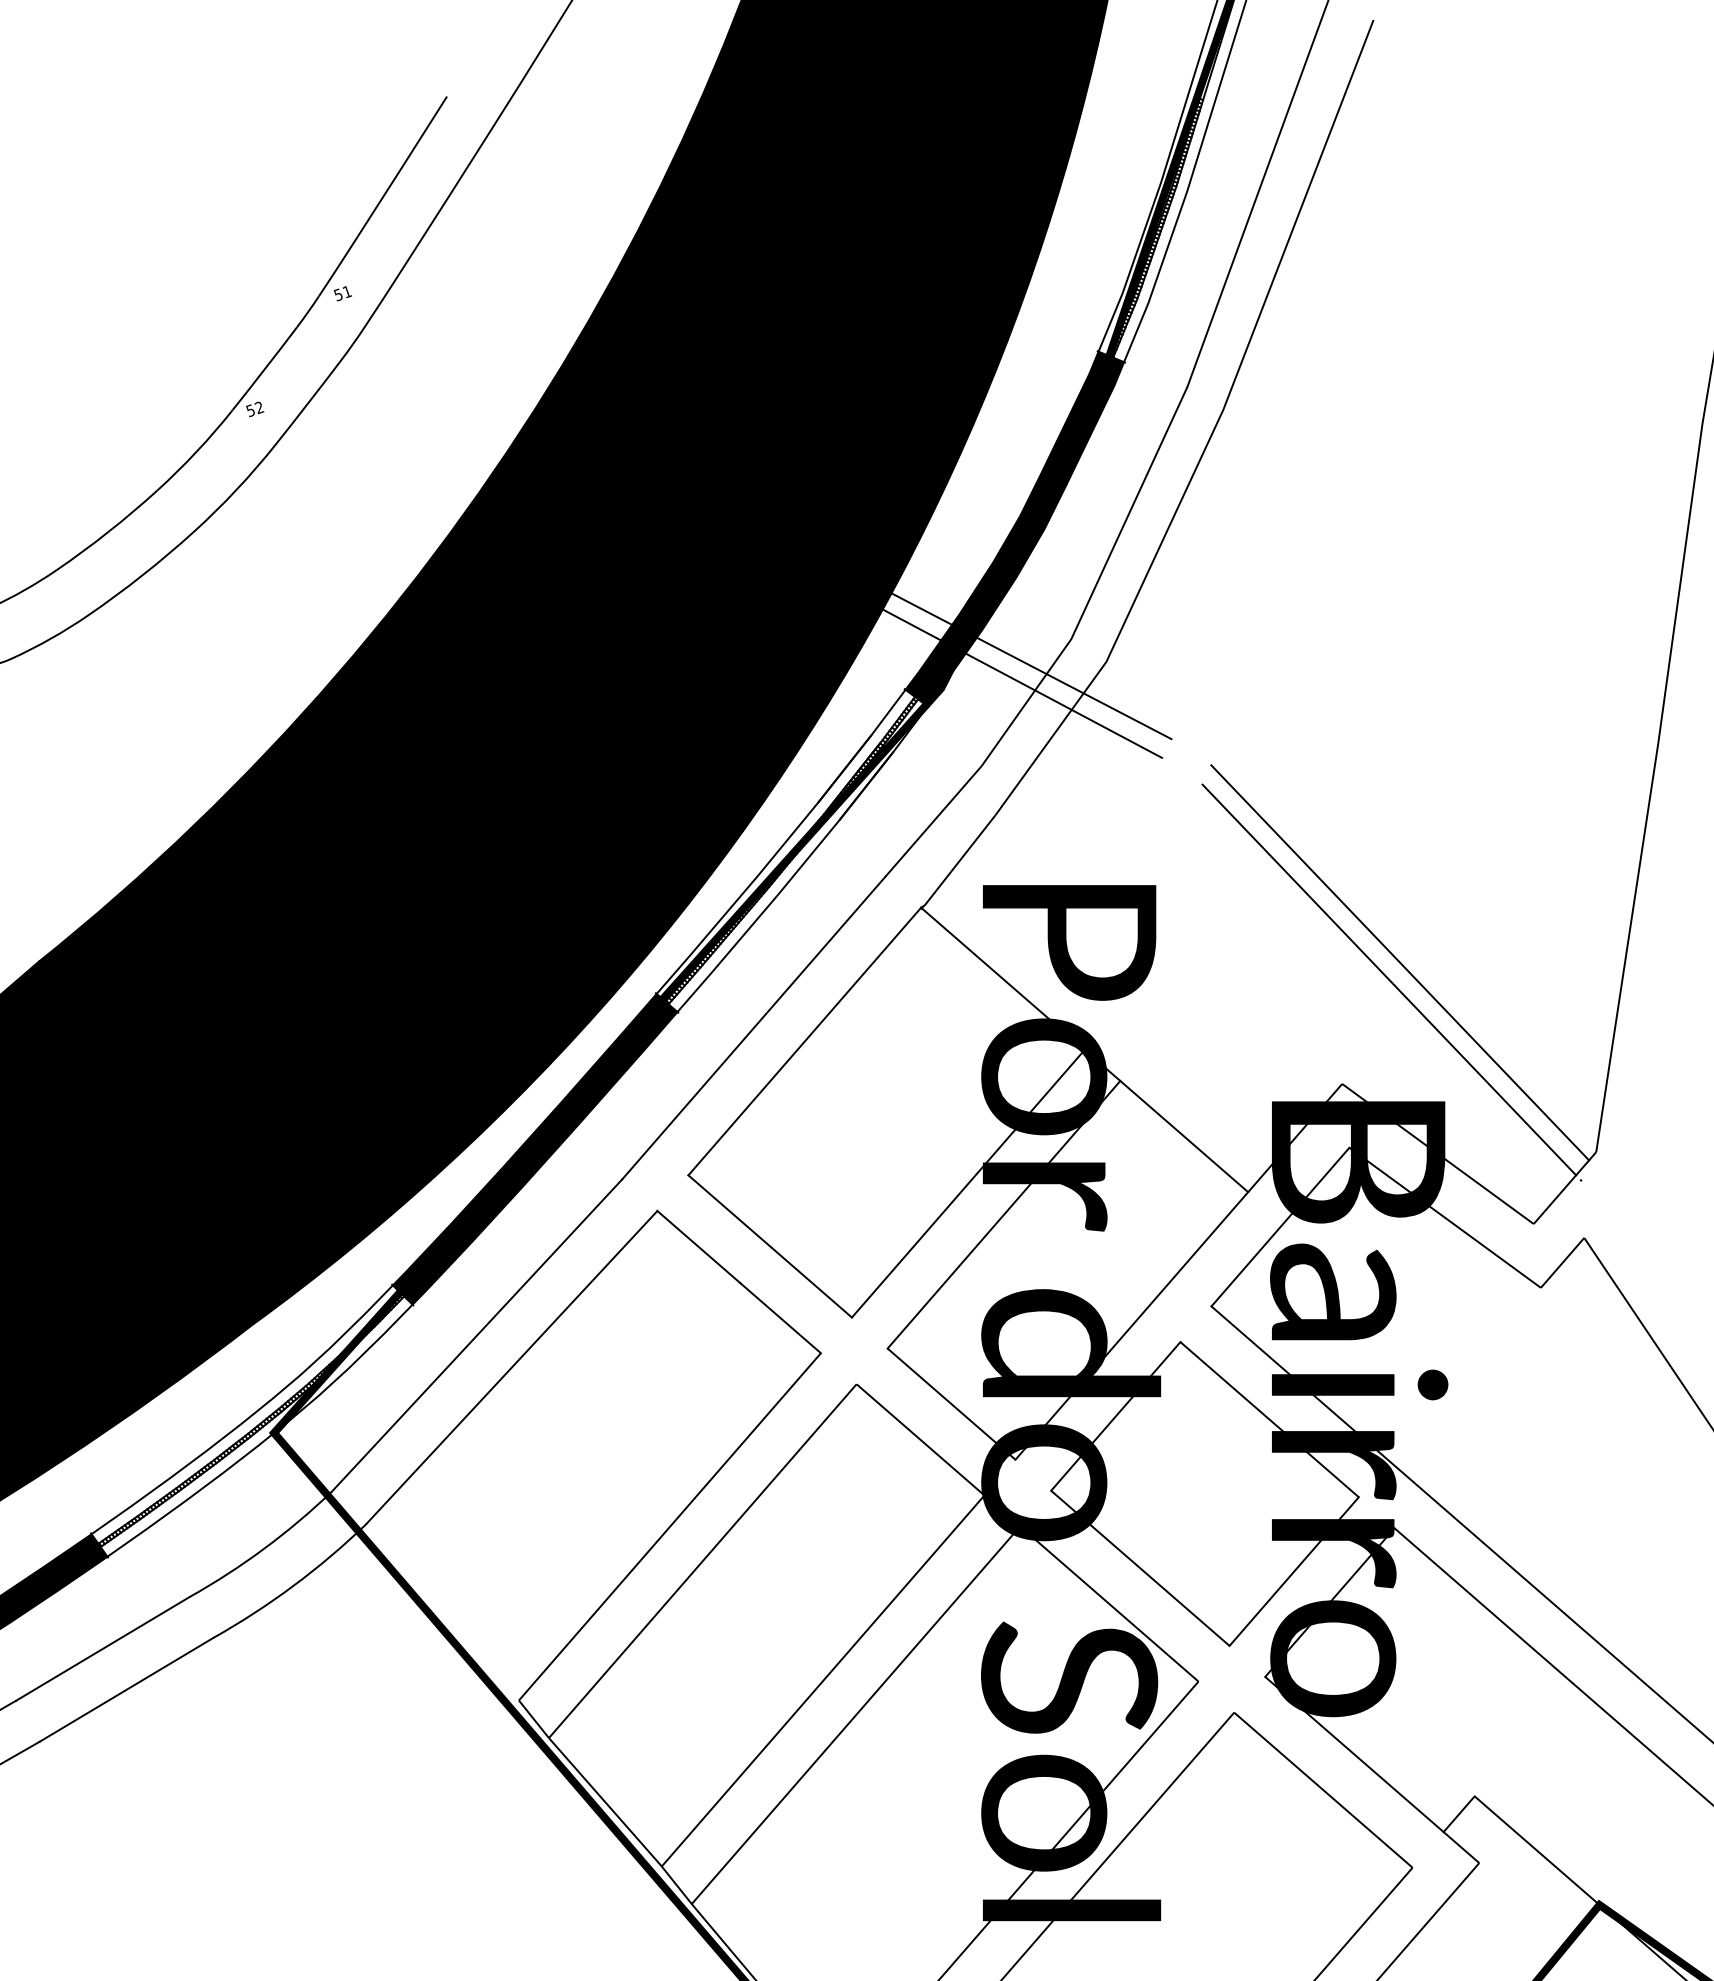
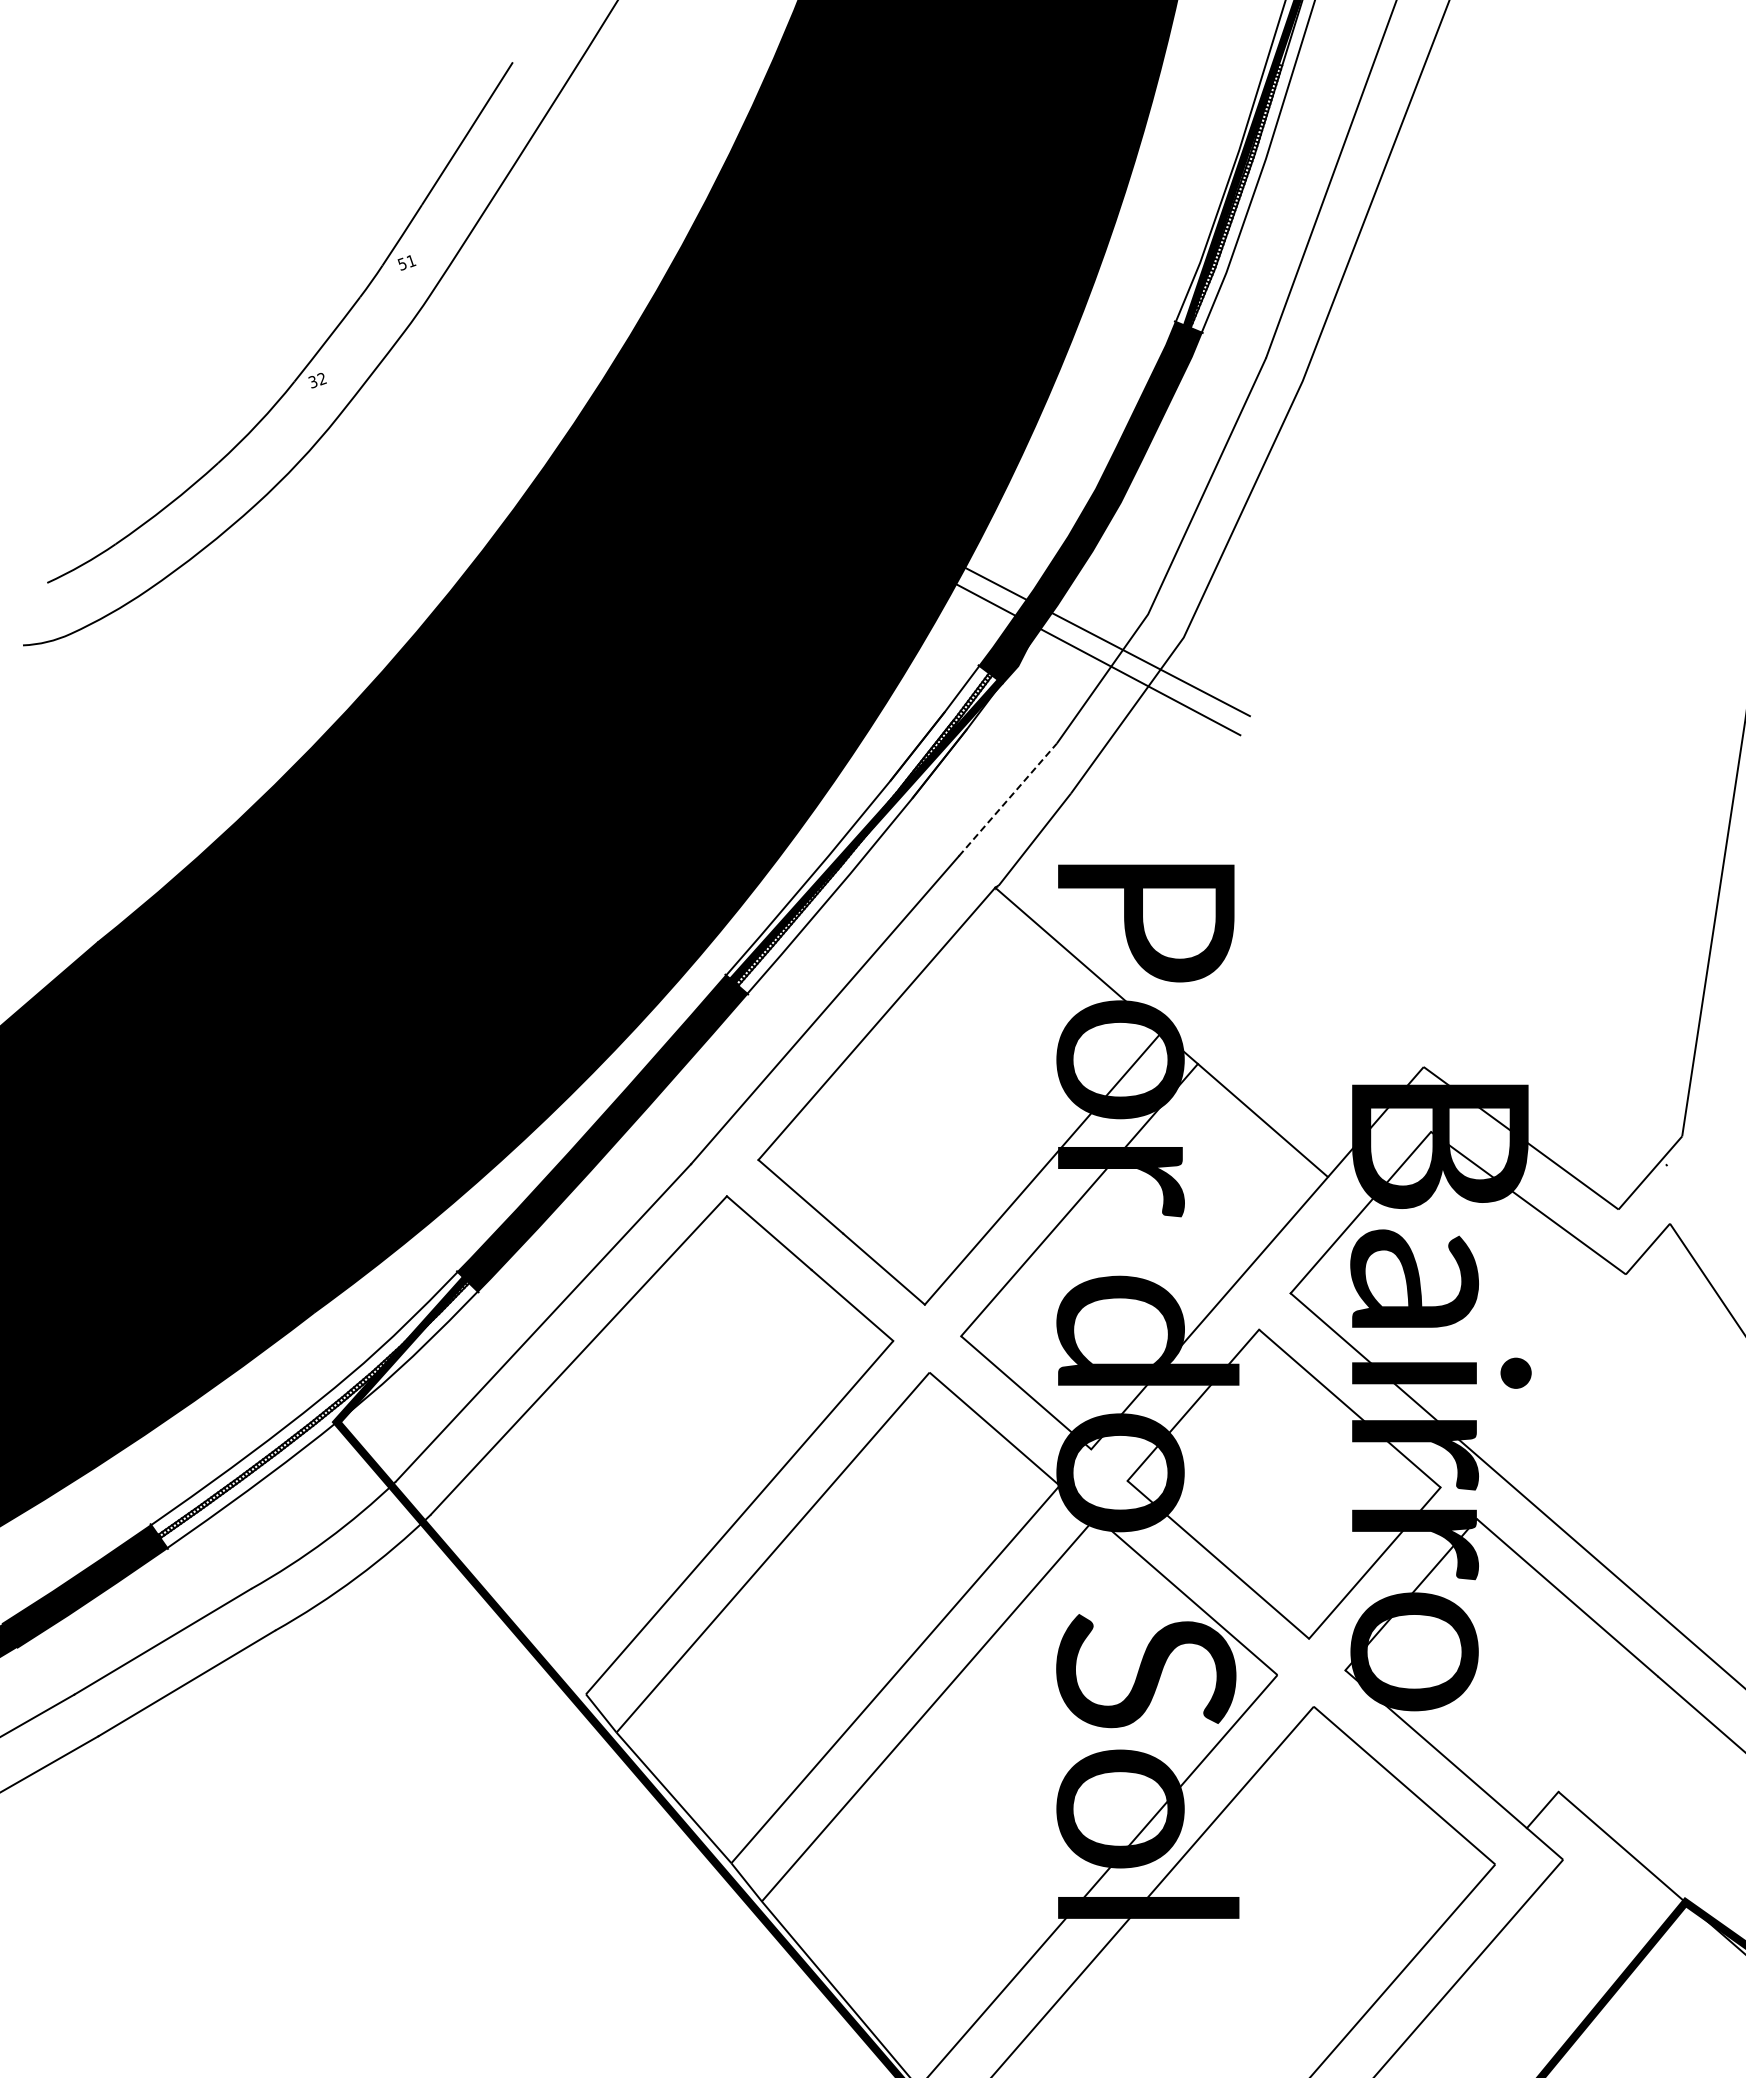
text: (250, 409) -> (312, 380), 52 -> 32
line: (933, 821) -> (1007, 799), solid -> dashed
line: (1399, 962) -> (1482, 943), removed
line: (1389, 979) -> (1471, 960), removed

